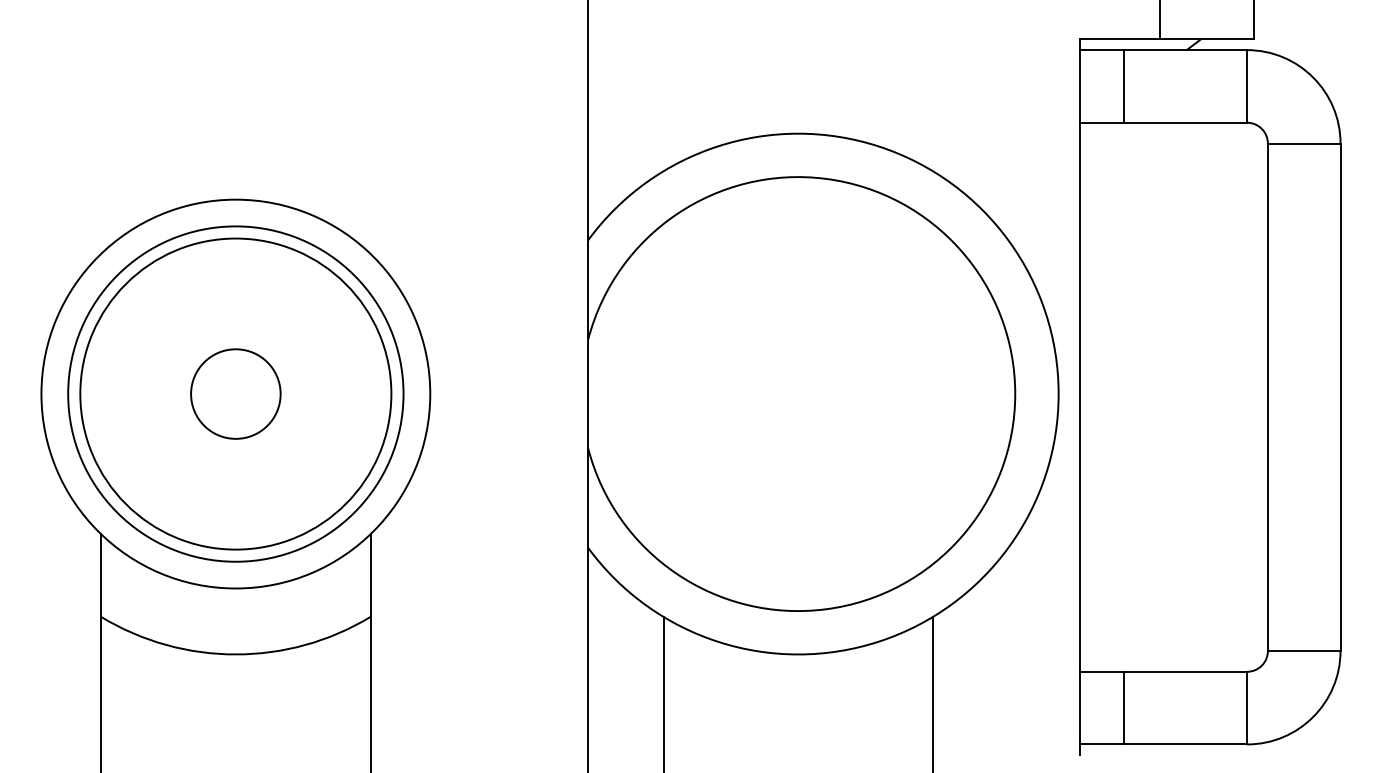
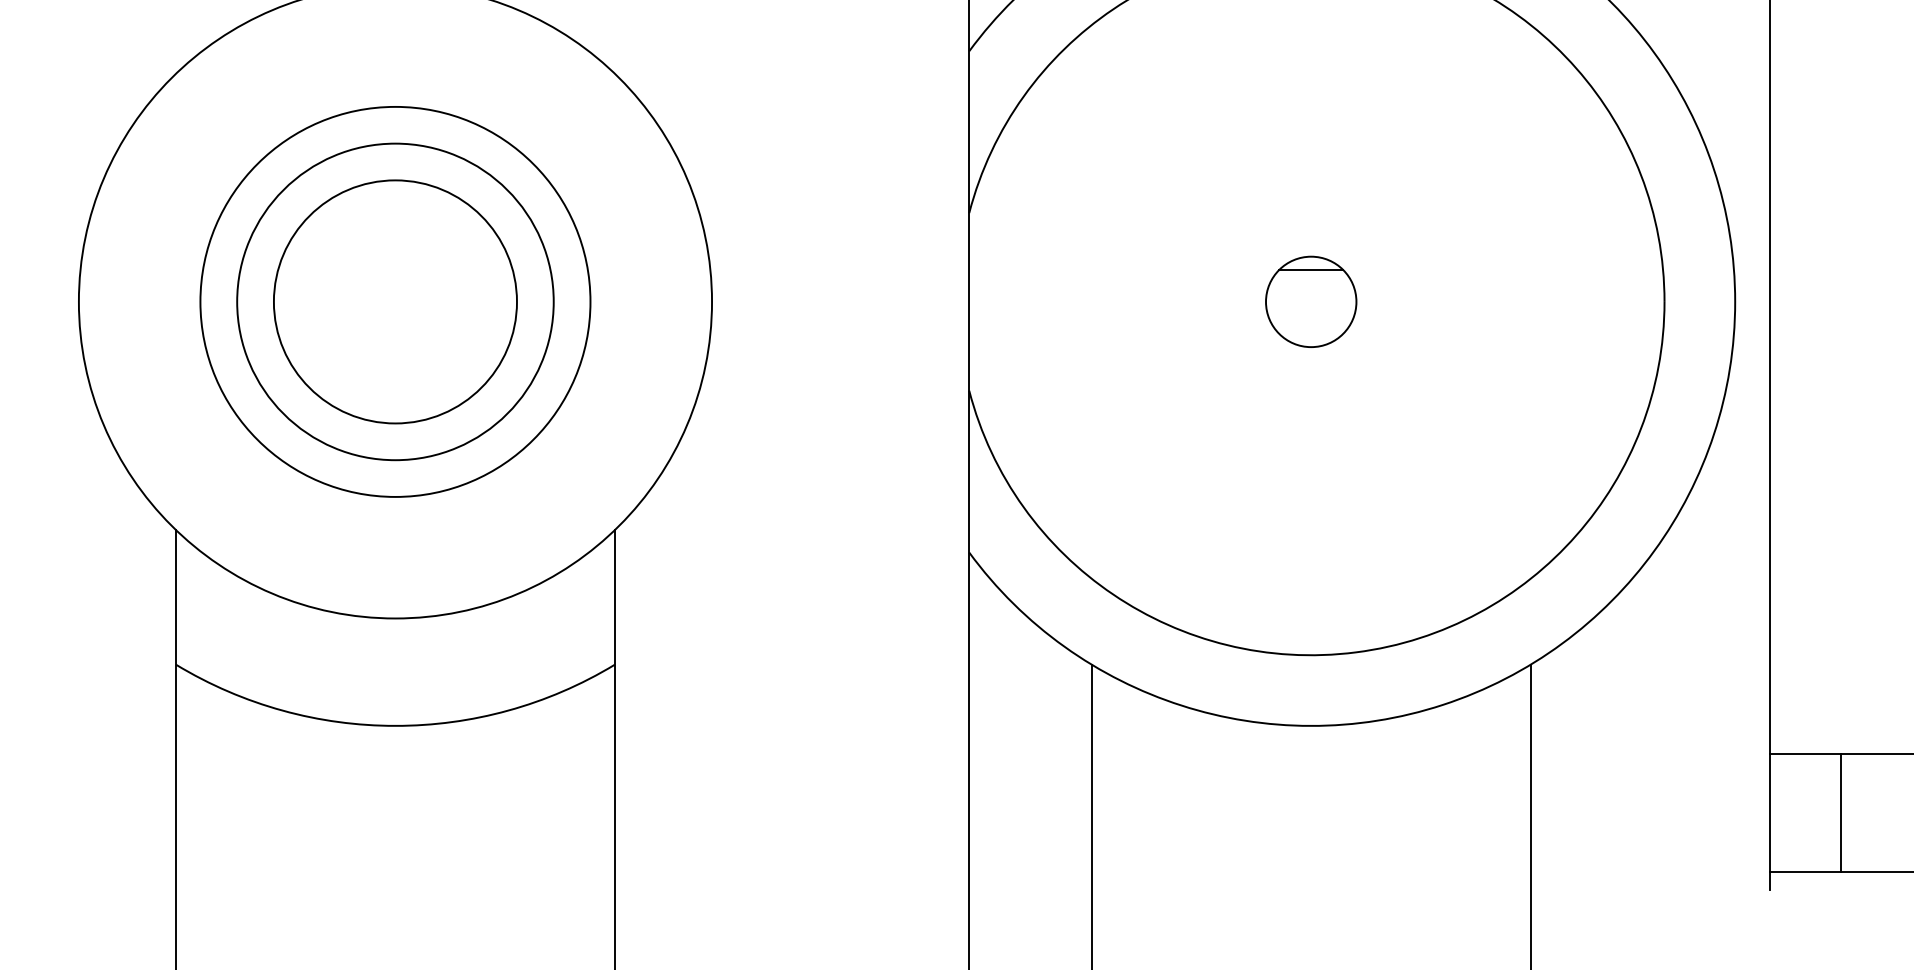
circle: (235, 393) -> (394, 300), size x0.62
circle: (235, 393) -> (394, 300), size x0.71
circle: (235, 393) -> (394, 300), size x1.67
part: (797, 393) -> (1309, 300), added

